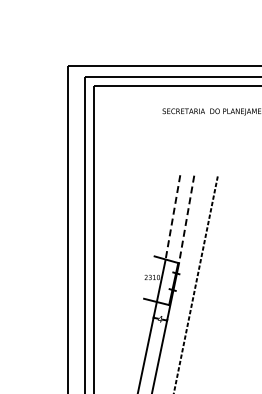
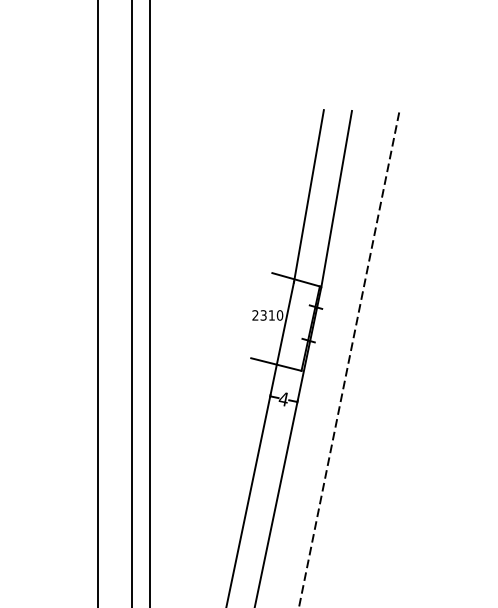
line: (172, 218) -> (308, 196), dashed -> solid
line: (186, 219) -> (336, 198), dashed -> solid

